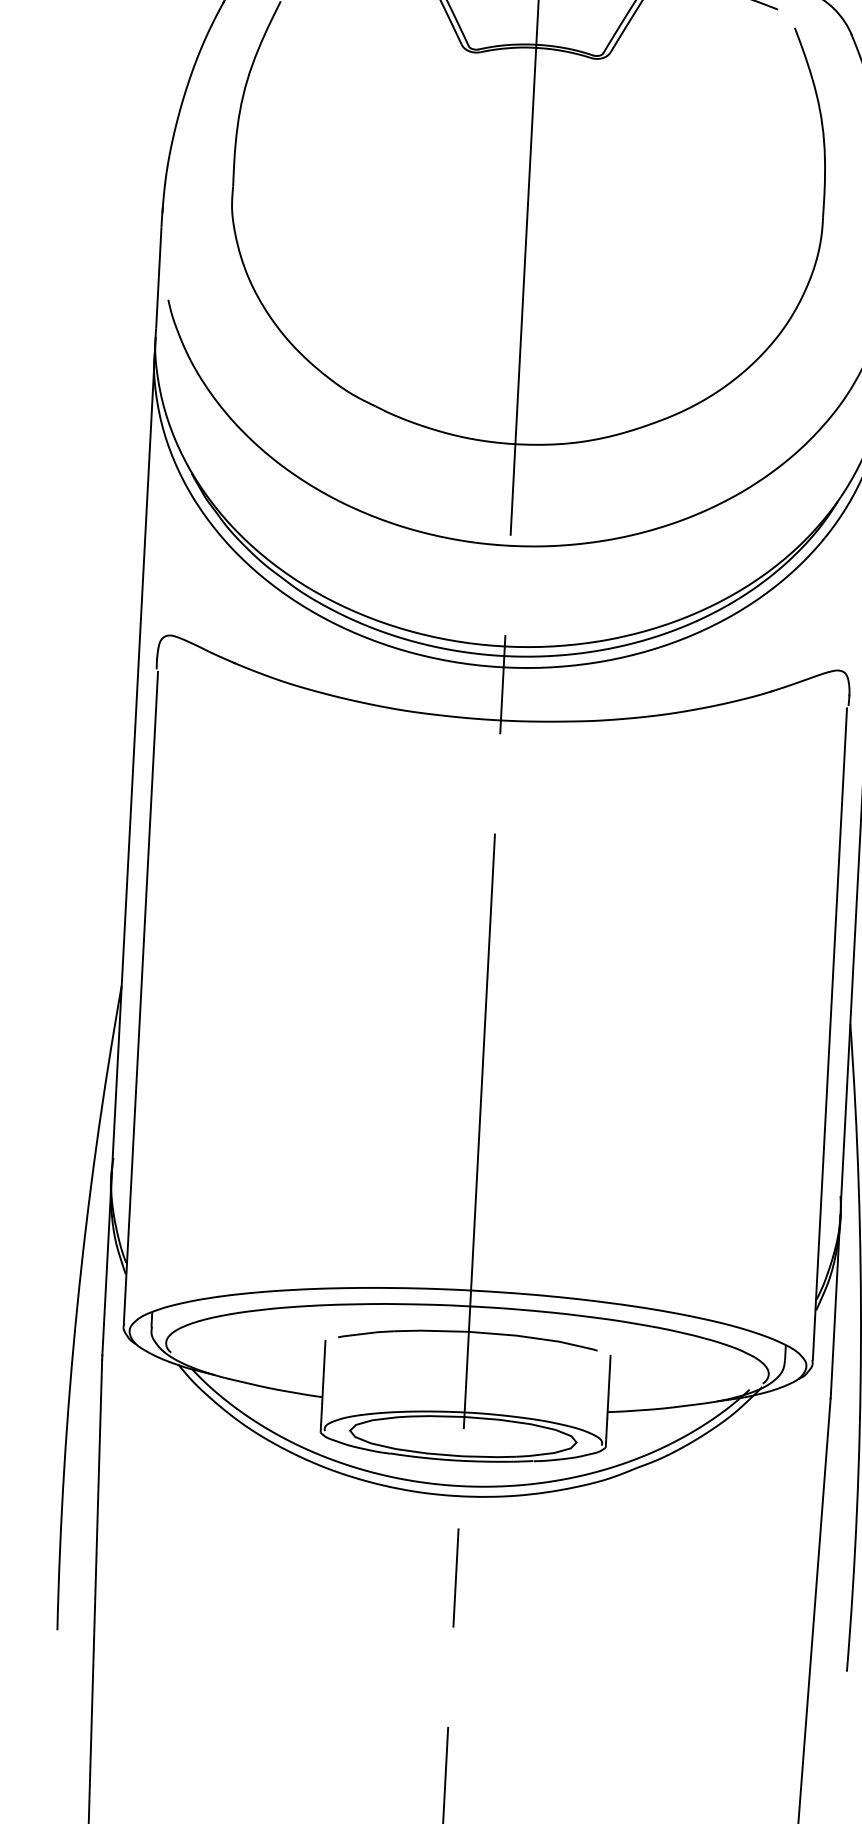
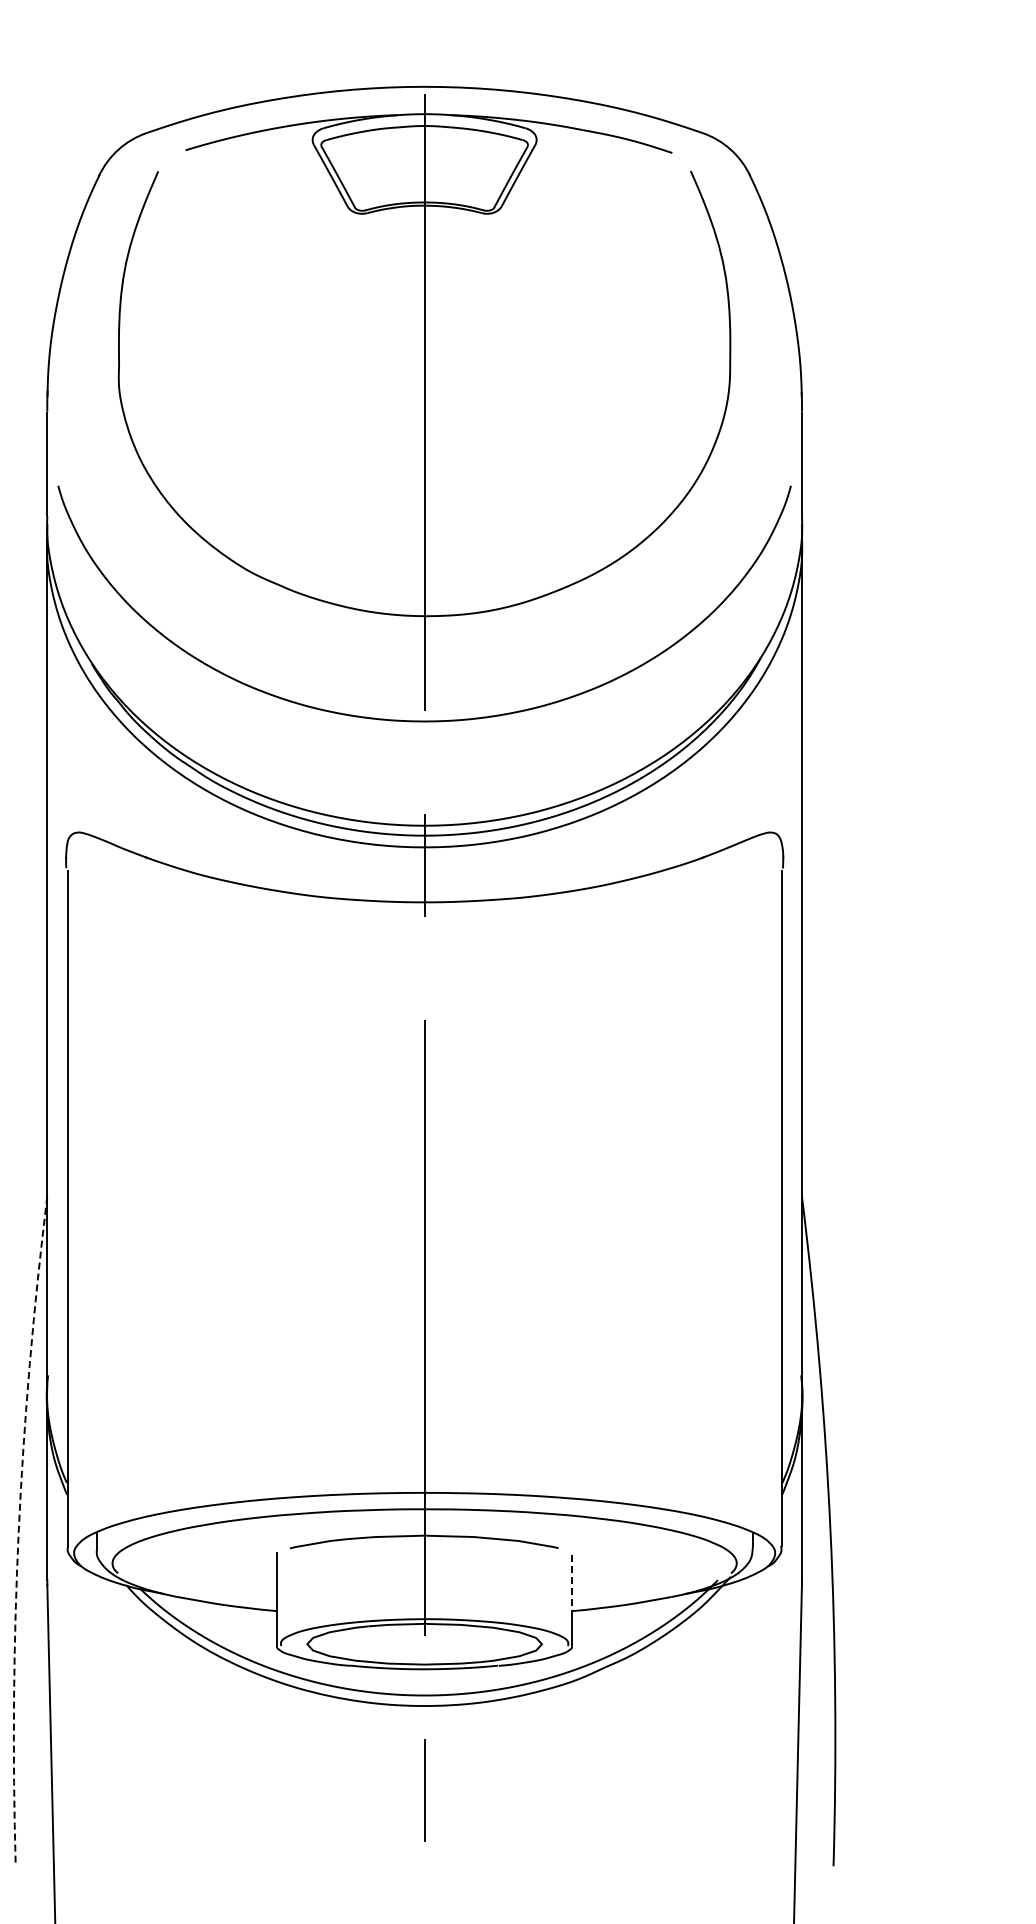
arc: (77, 1307) -> (18, 1531), solid -> dashed
line: (609, 1386) -> (572, 1584), solid -> dashed

